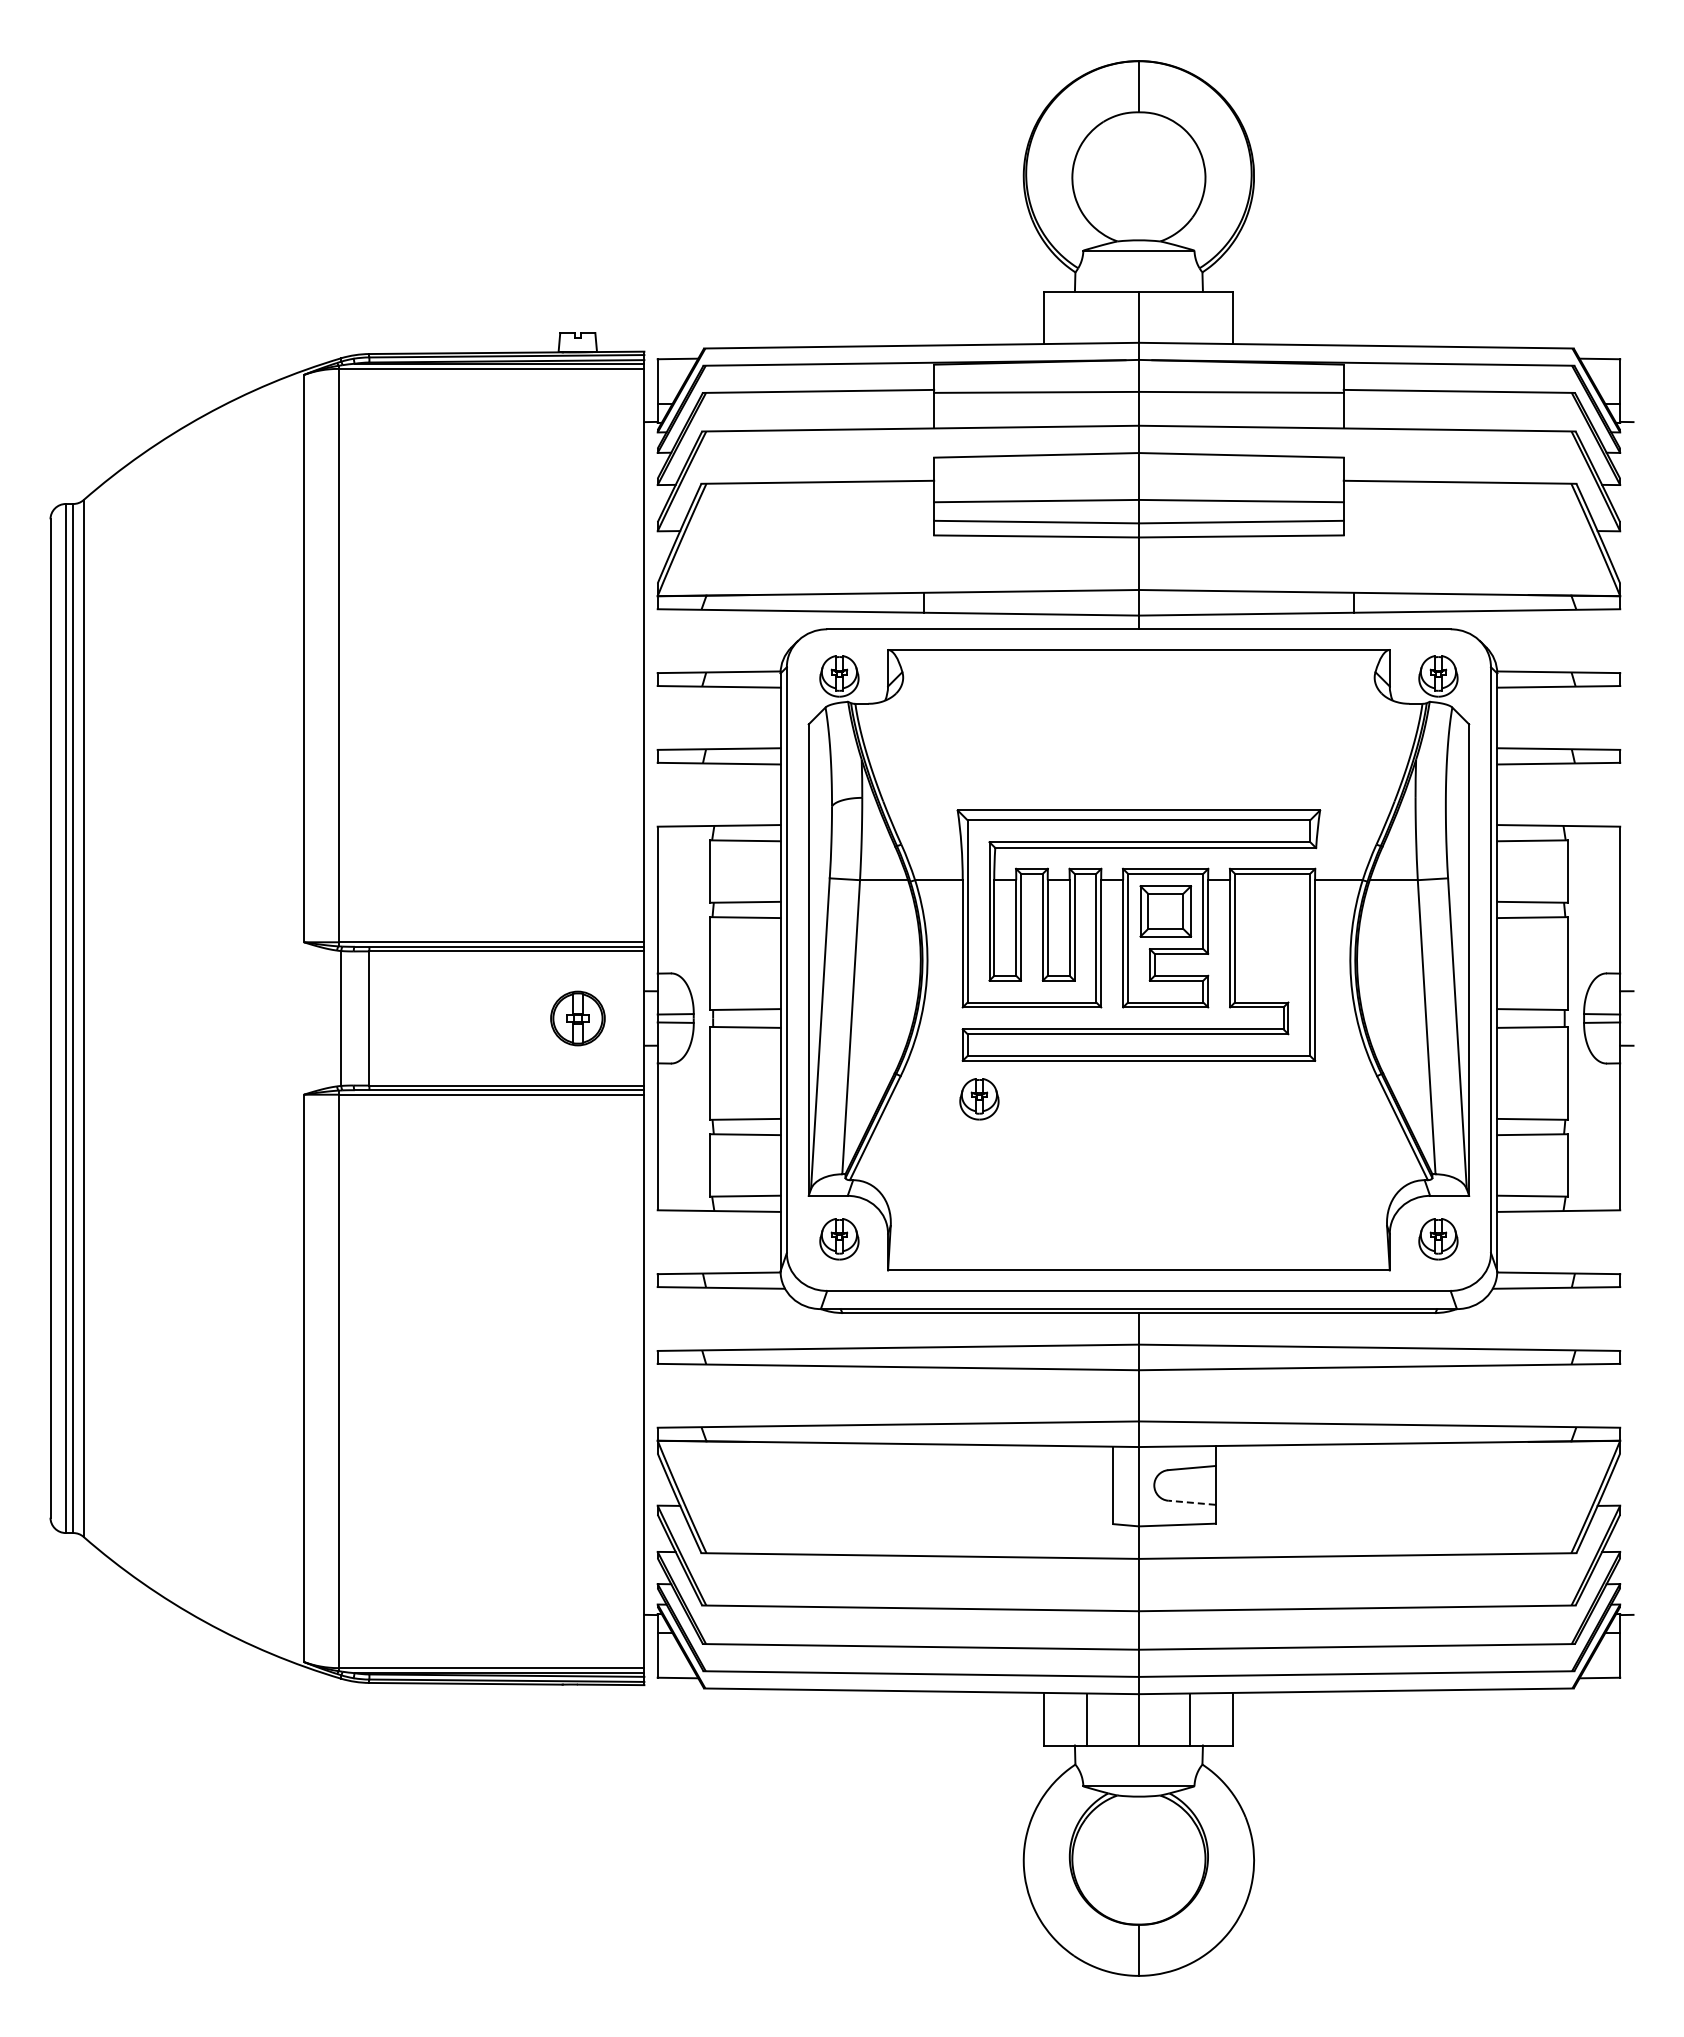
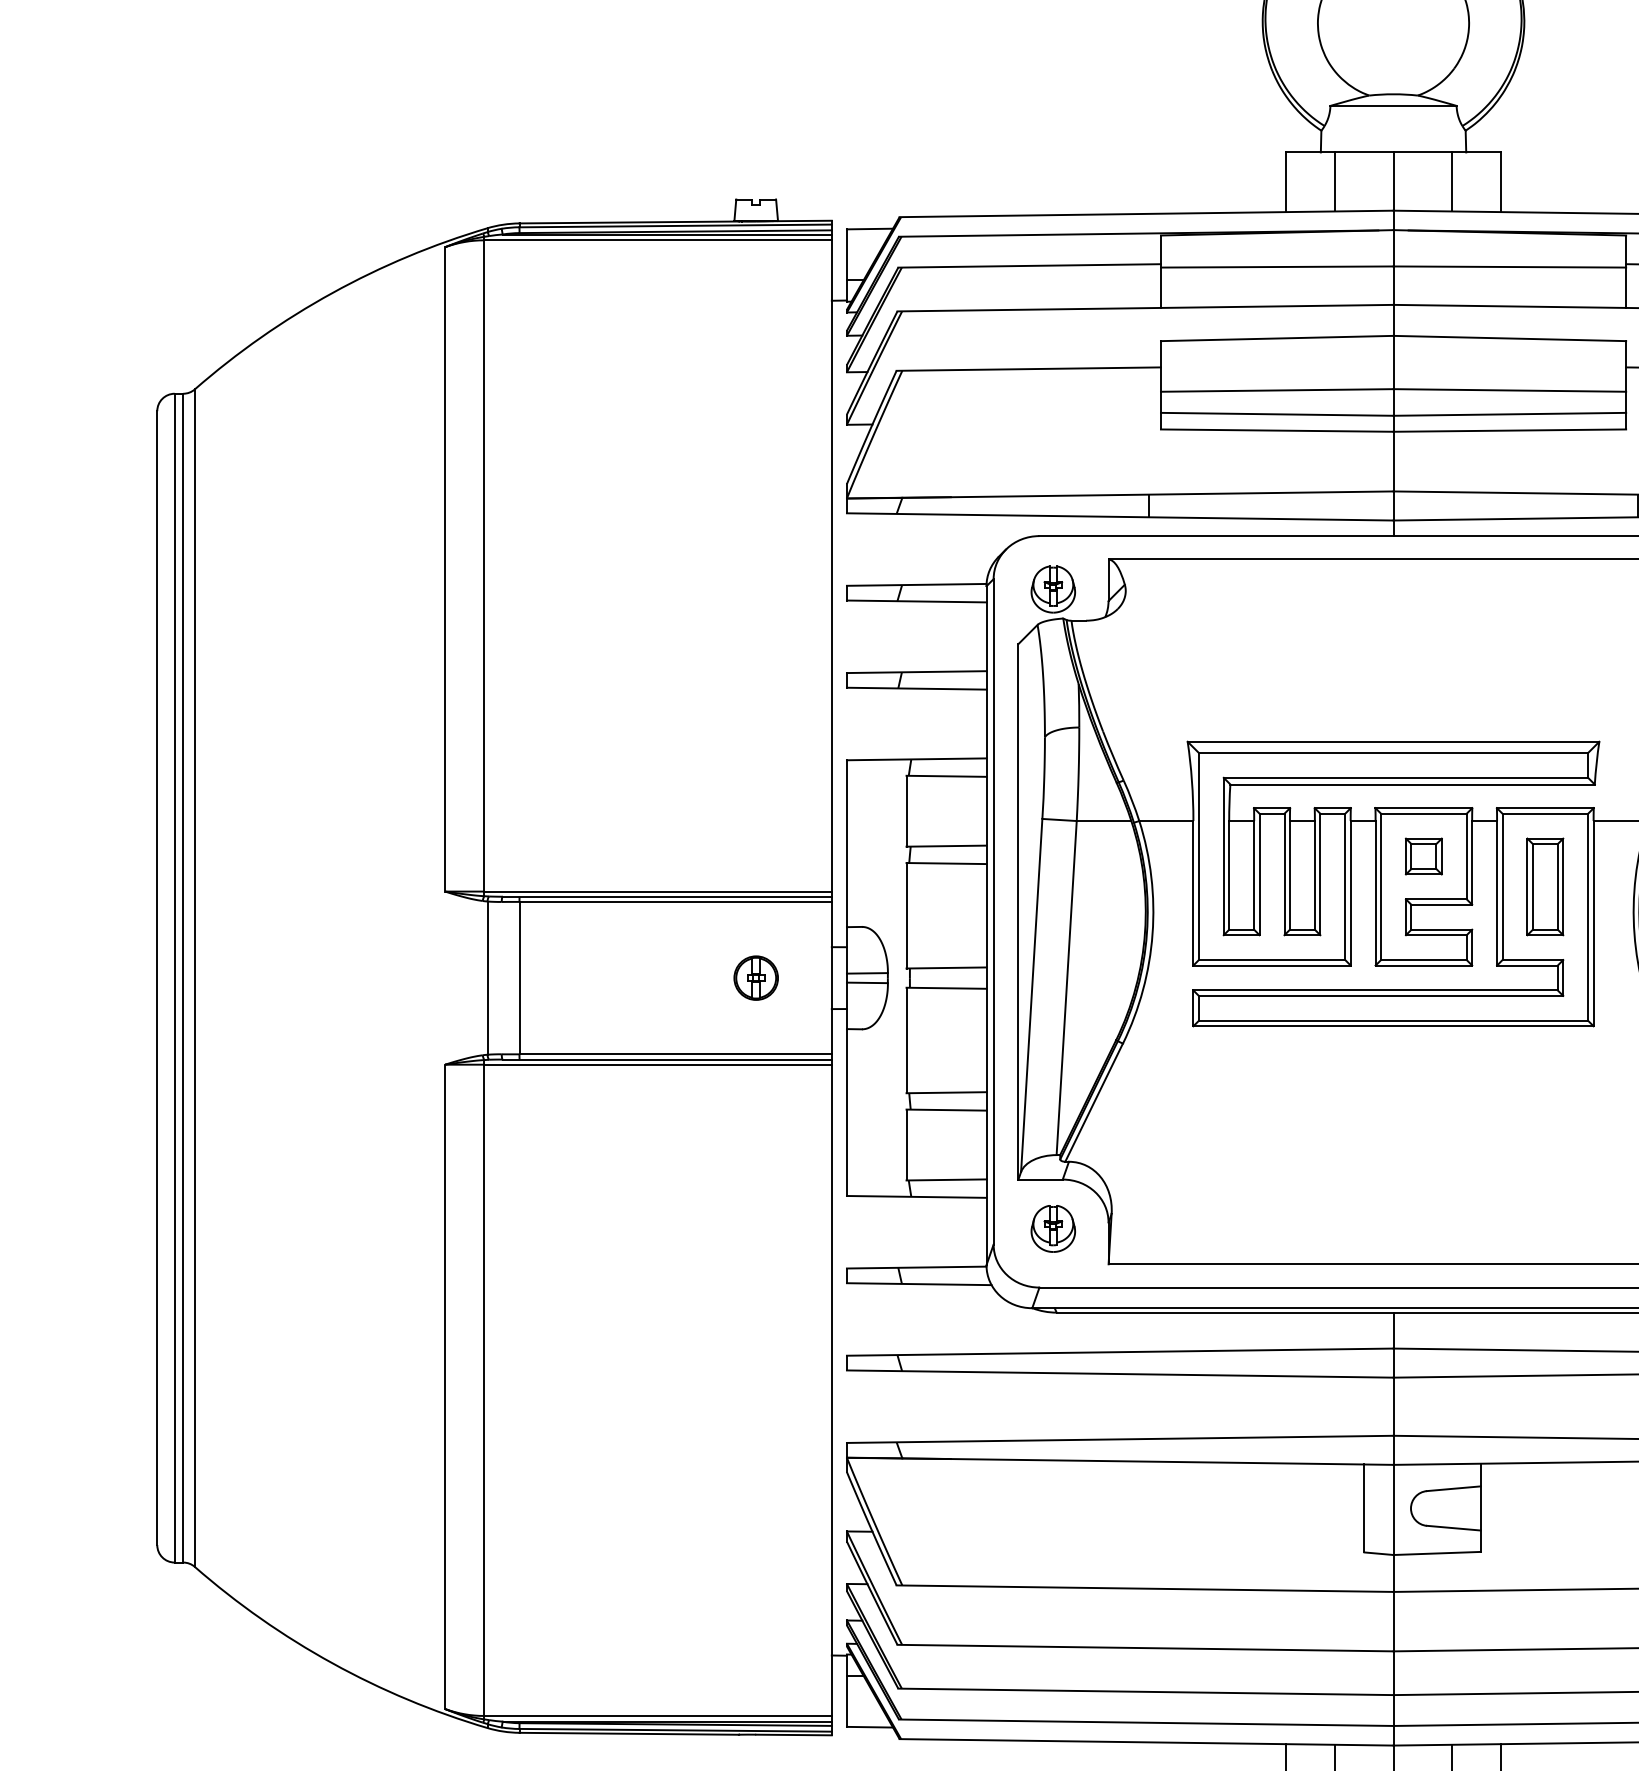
line: (1087, 317) -> (1335, 181), added
line: (1190, 317) -> (1452, 181), added
part: (1165, 911) -> (1423, 856), size x0.62
part: (1272, 937) -> (1545, 886), added
part: (577, 1018) -> (755, 978), size x0.71
part: (979, 1099) -> (1212, 1070), removed
line: (1192, 1502) -> (1454, 1527), dashed -> solid

